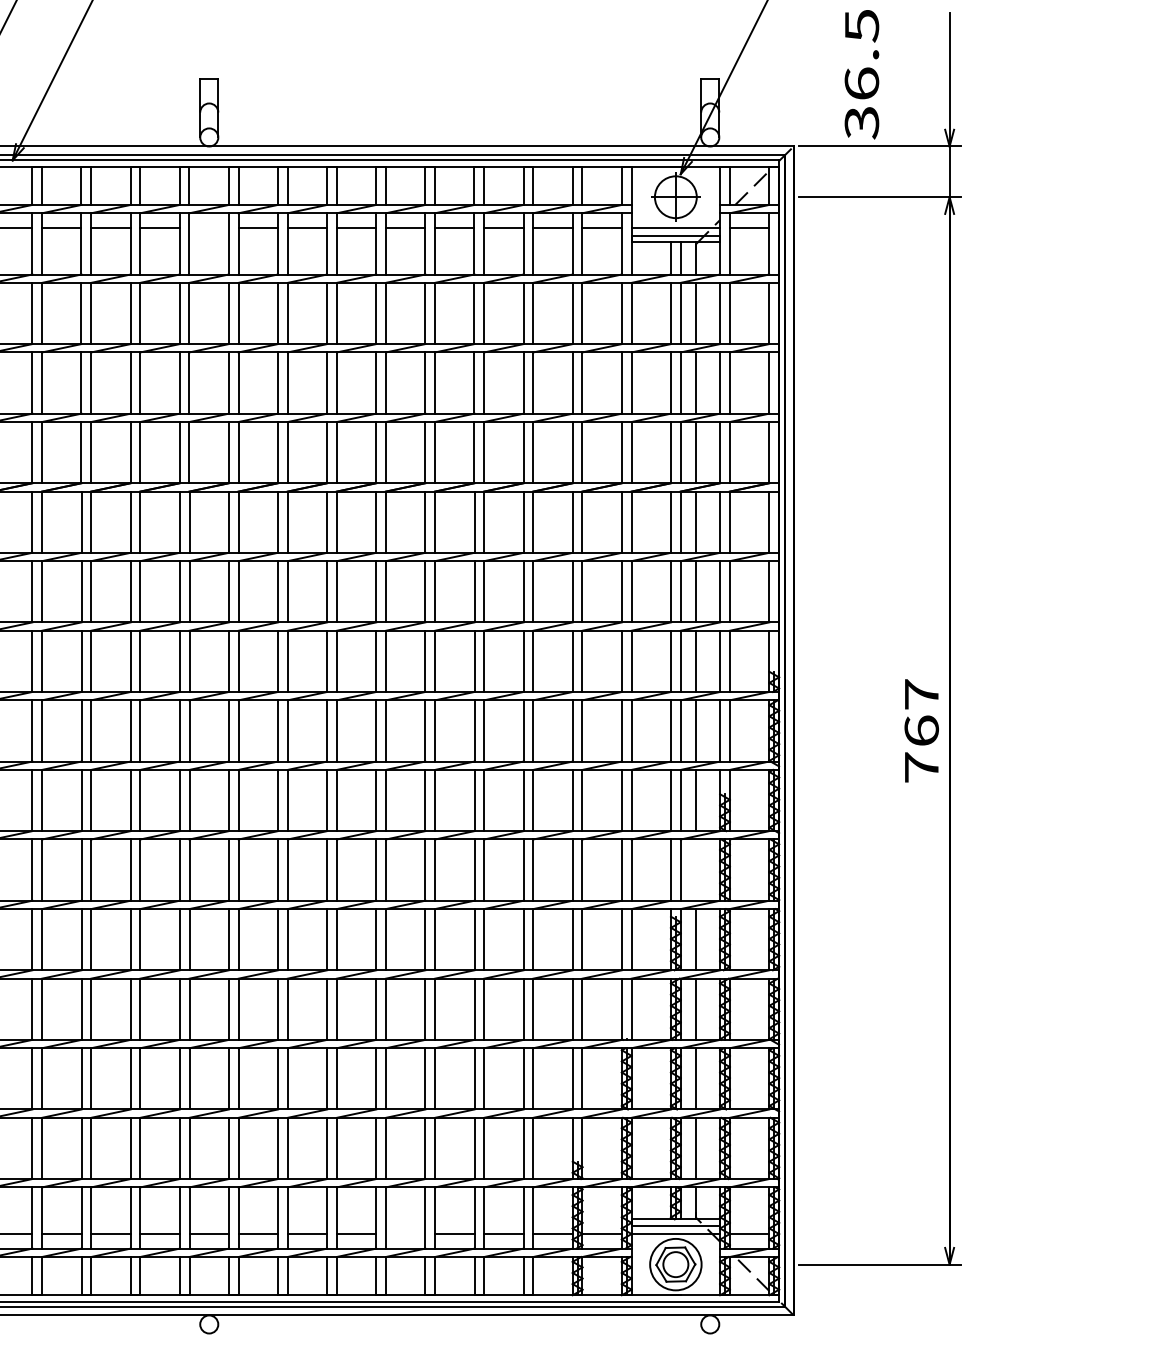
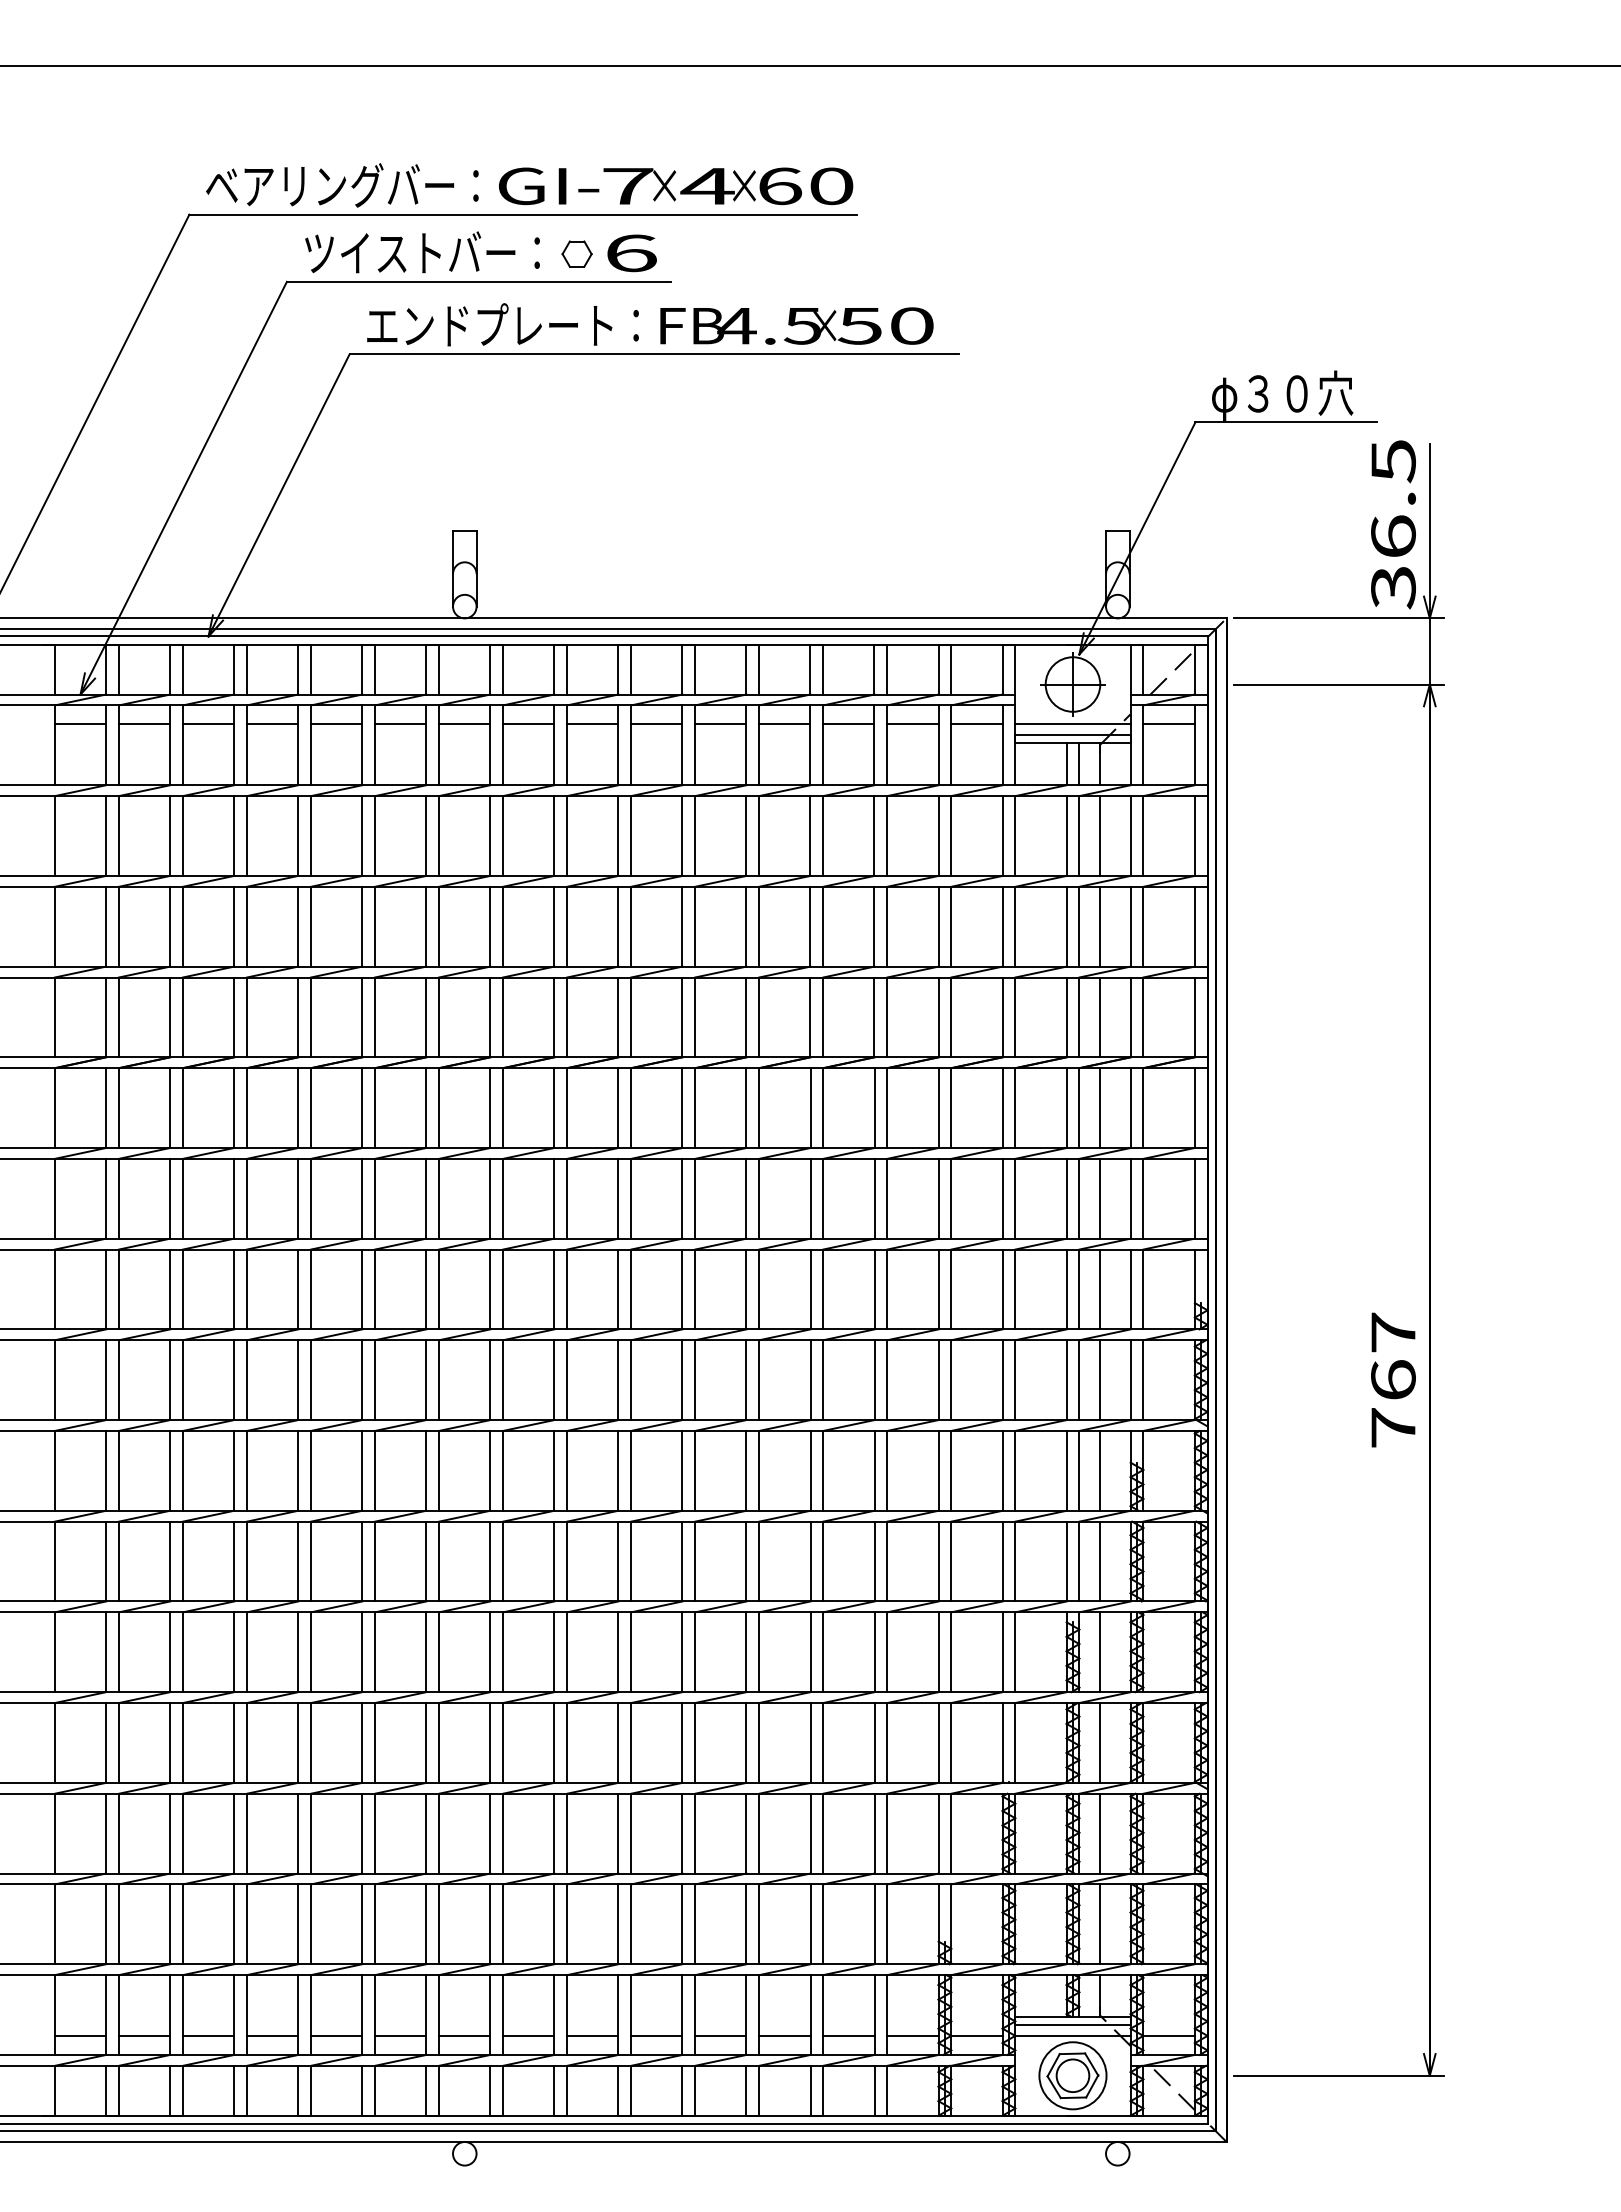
text: (861, 74) -> (1393, 524), moved
line: (209, 227) -> (464, 724), added
line: (696, 870) -> (1099, 1561), added
line: (405, 1233) -> (720, 2035), added

